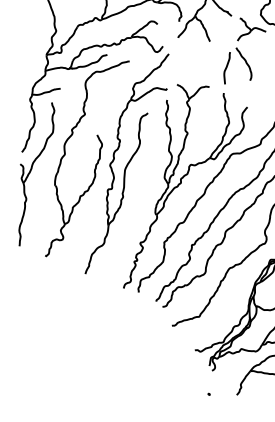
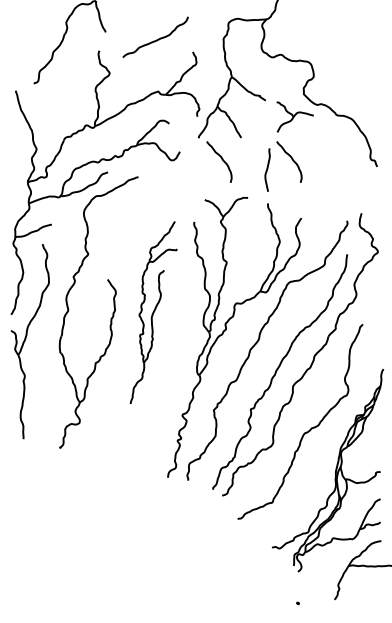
curve: (193, 55) -> (221, 159), added
part: (128, 163) -> (153, 312), size x0.6

